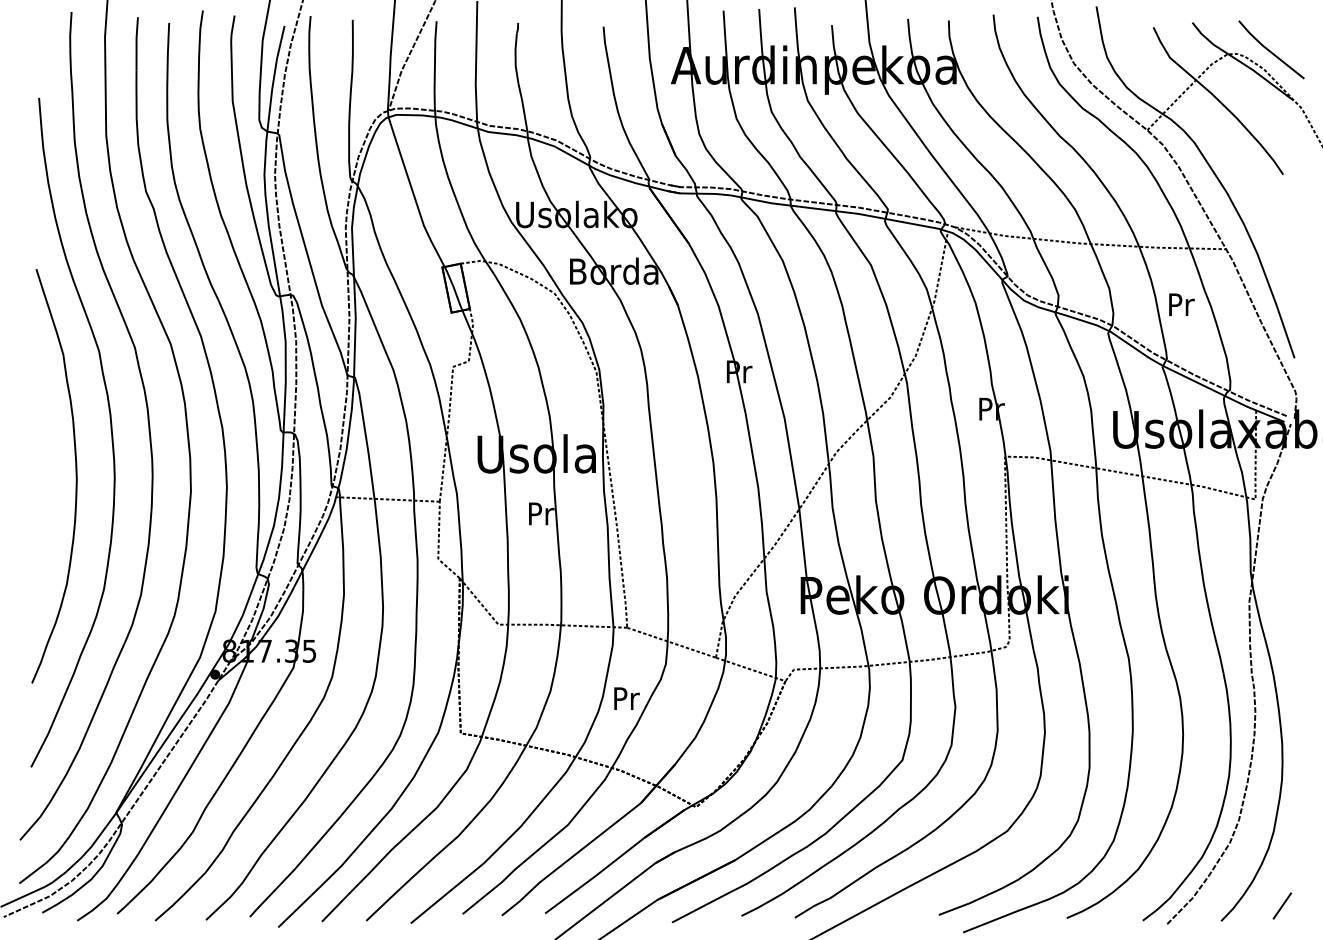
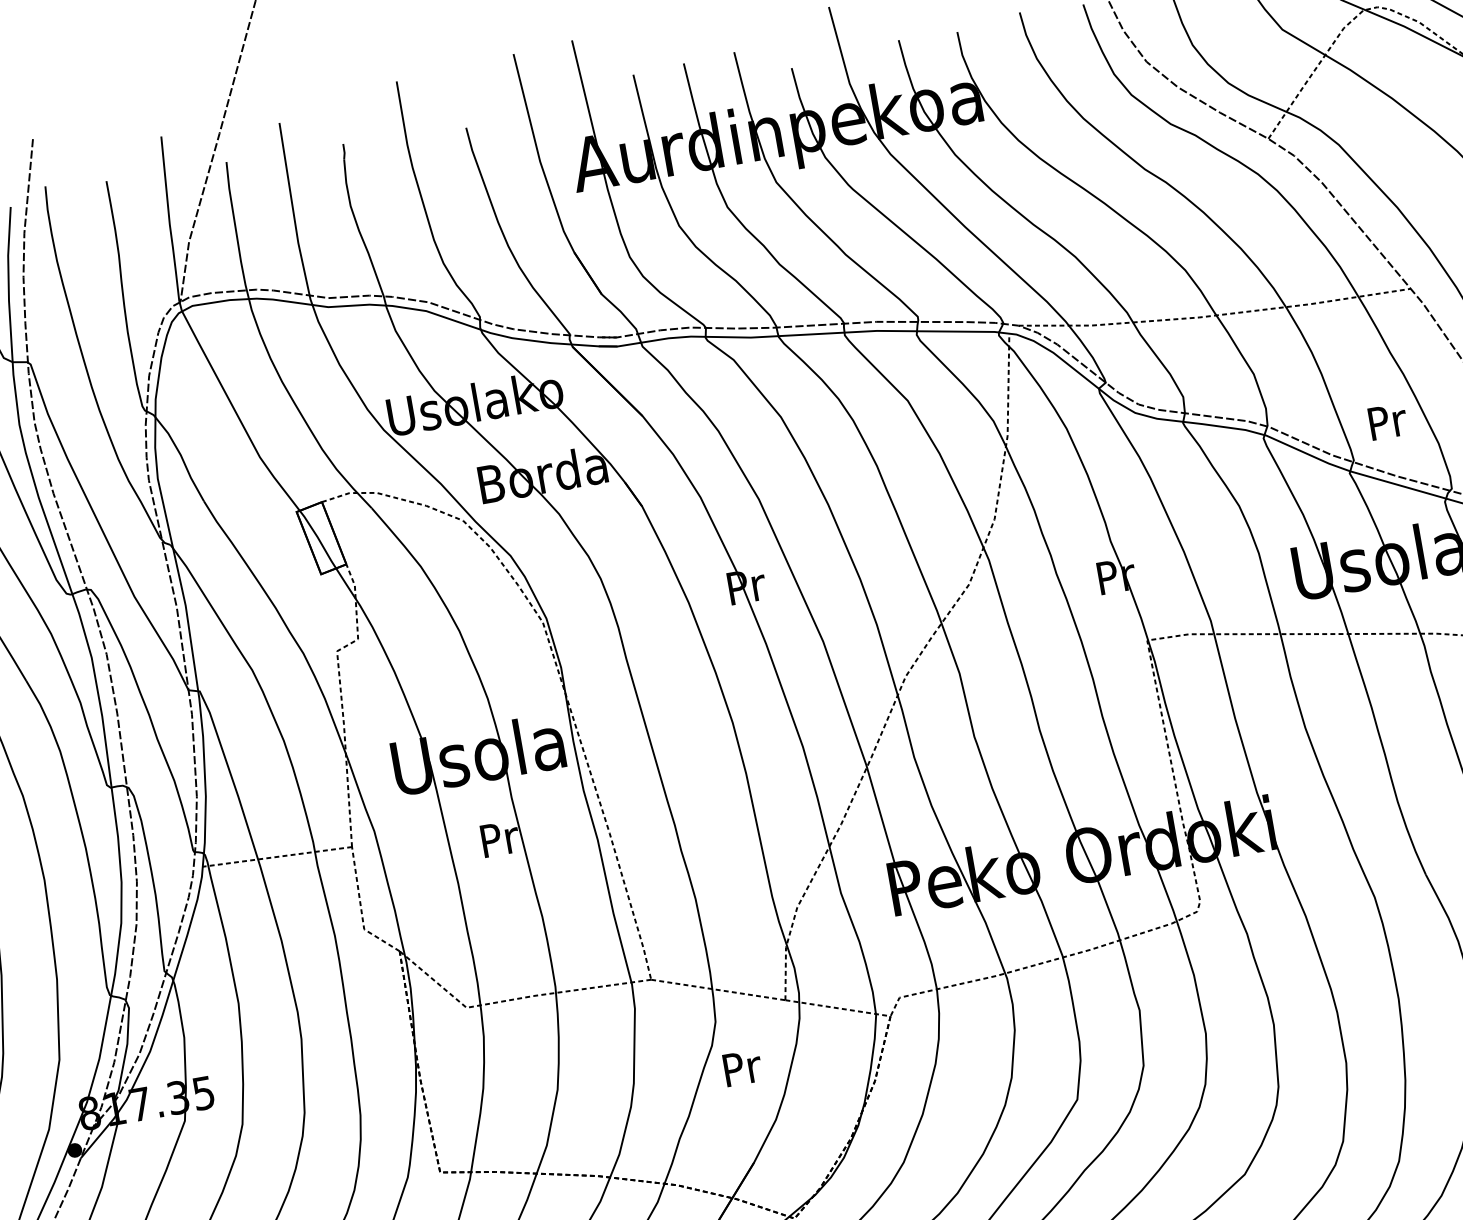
text: (1181, 304) -> (1387, 421), moved
text: (626, 698) -> (742, 1067), moved

